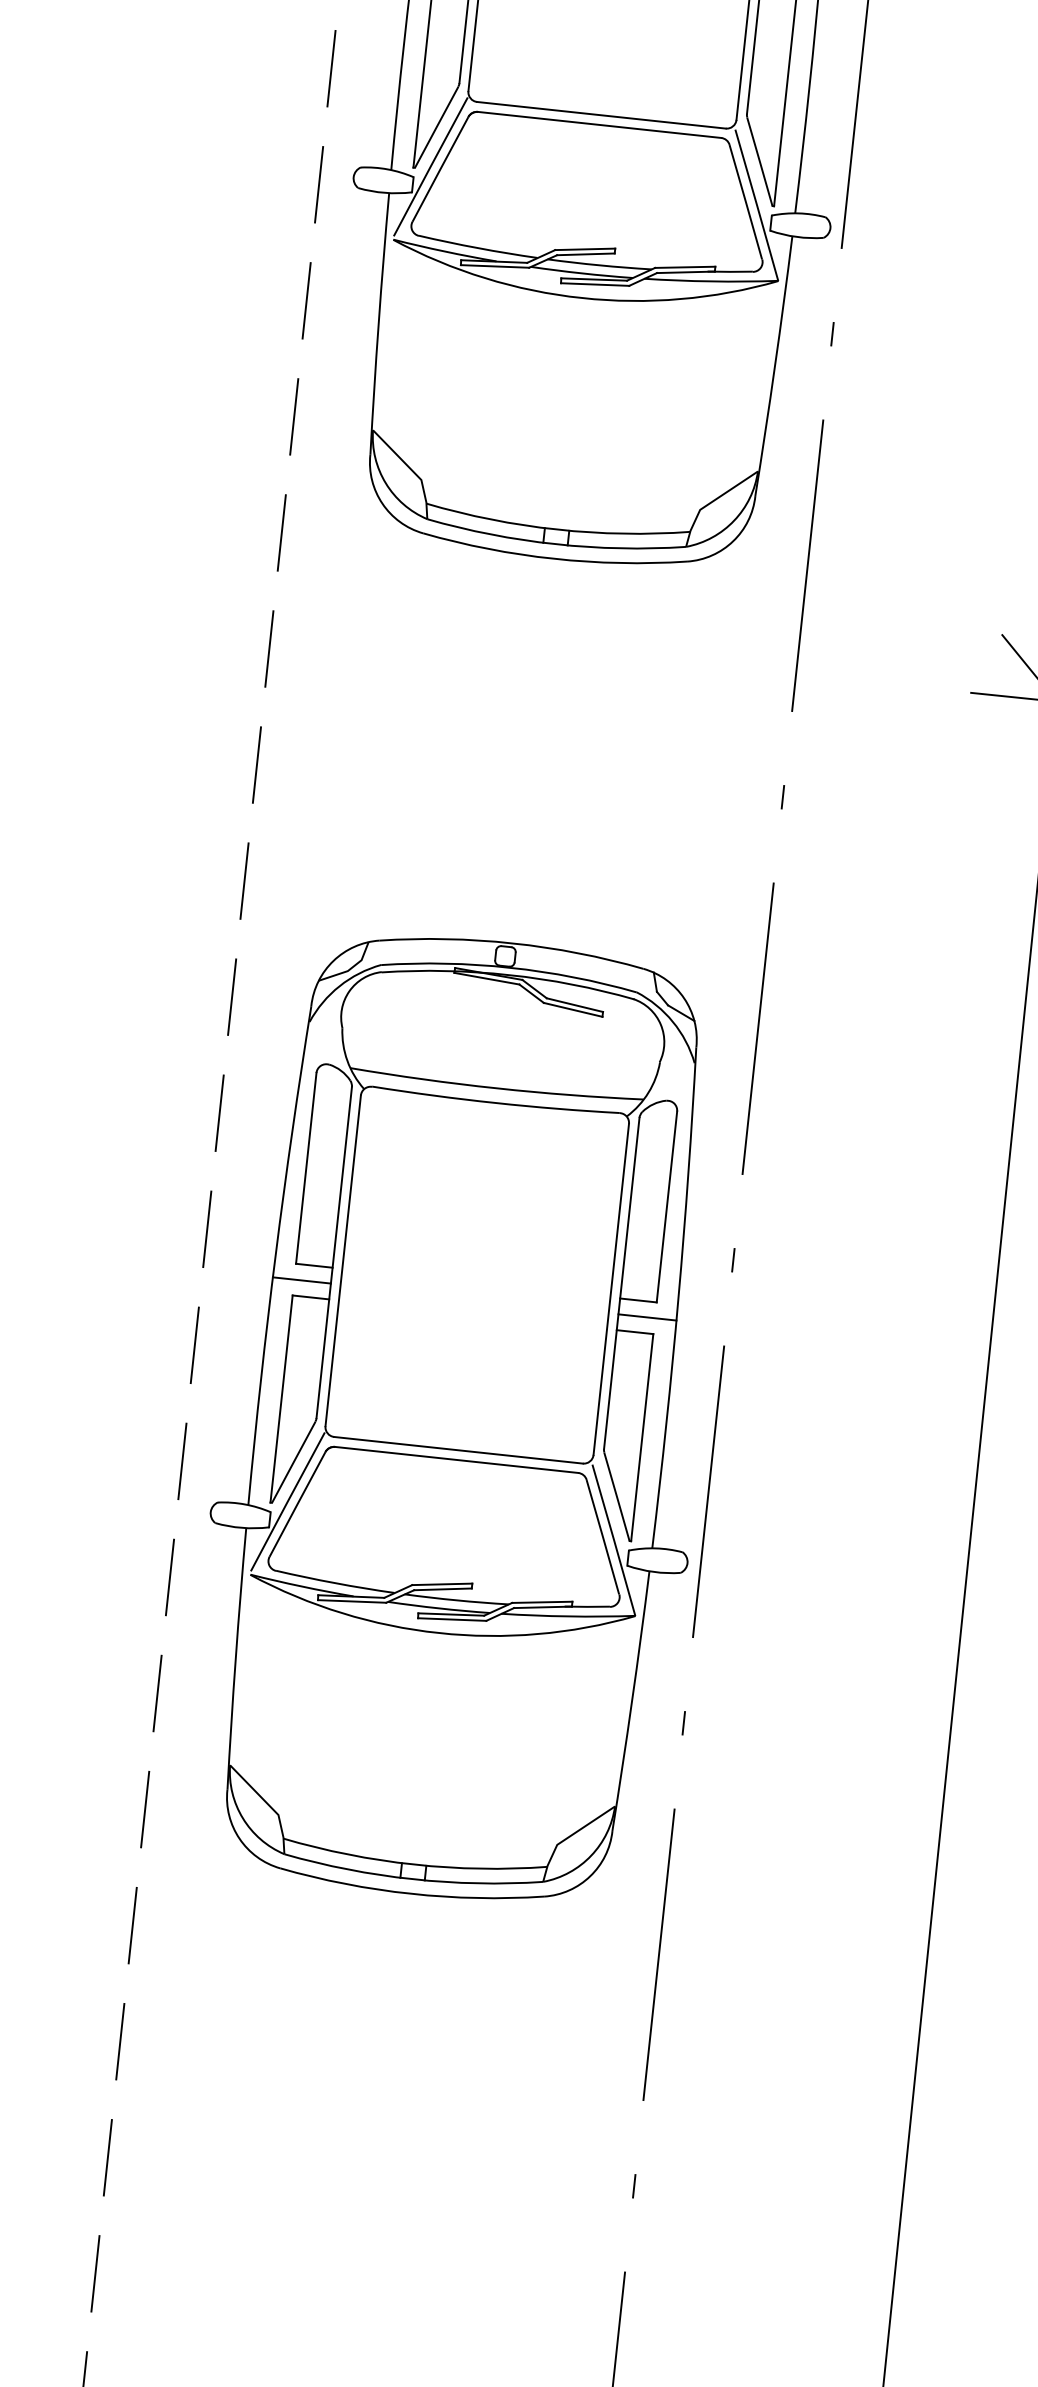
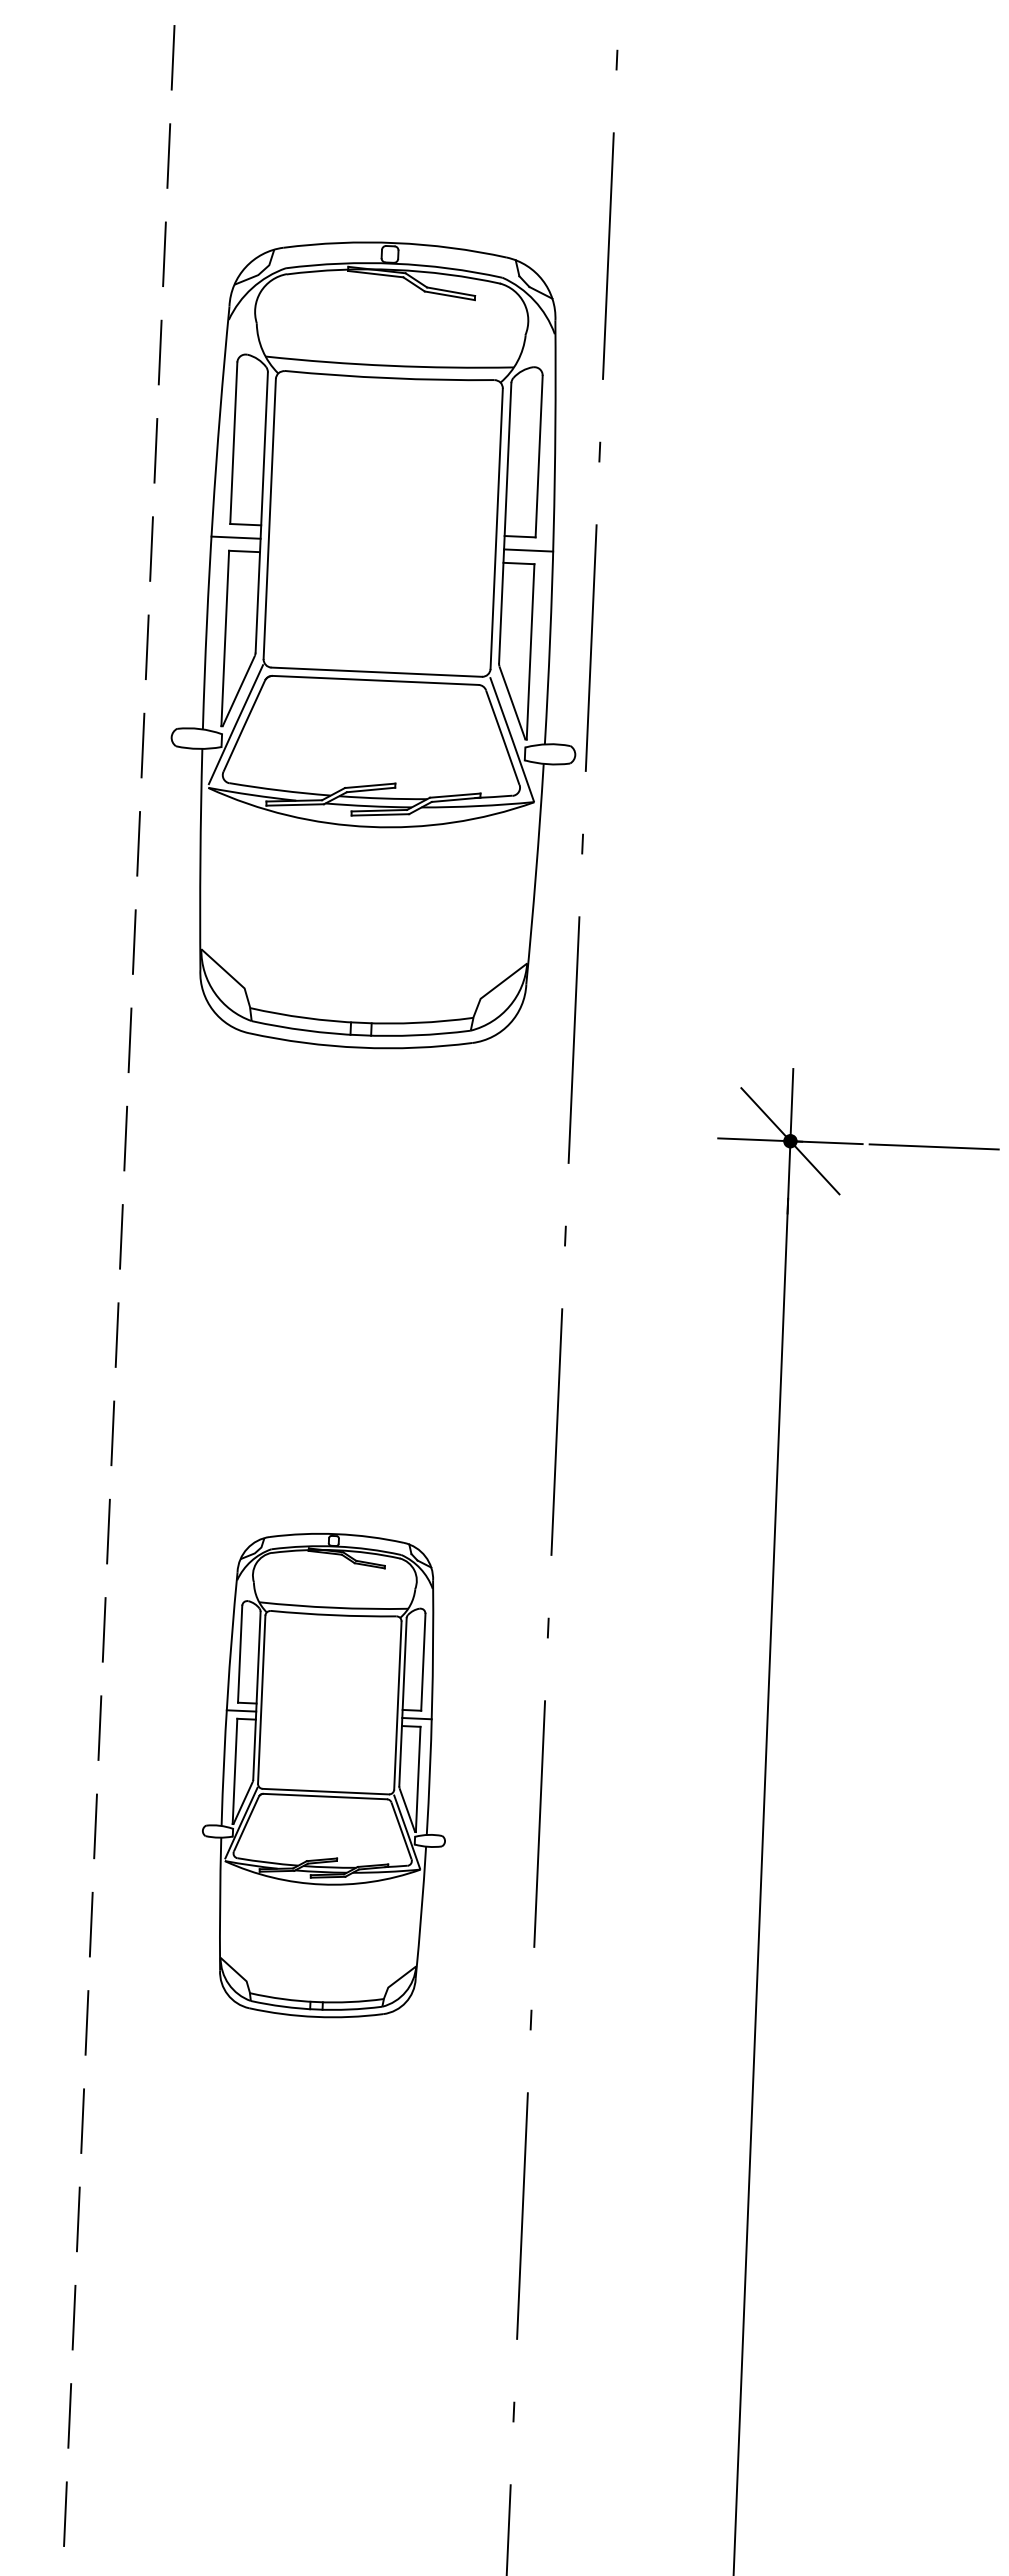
part: (456, 1418) -> (323, 1775), size x0.6

